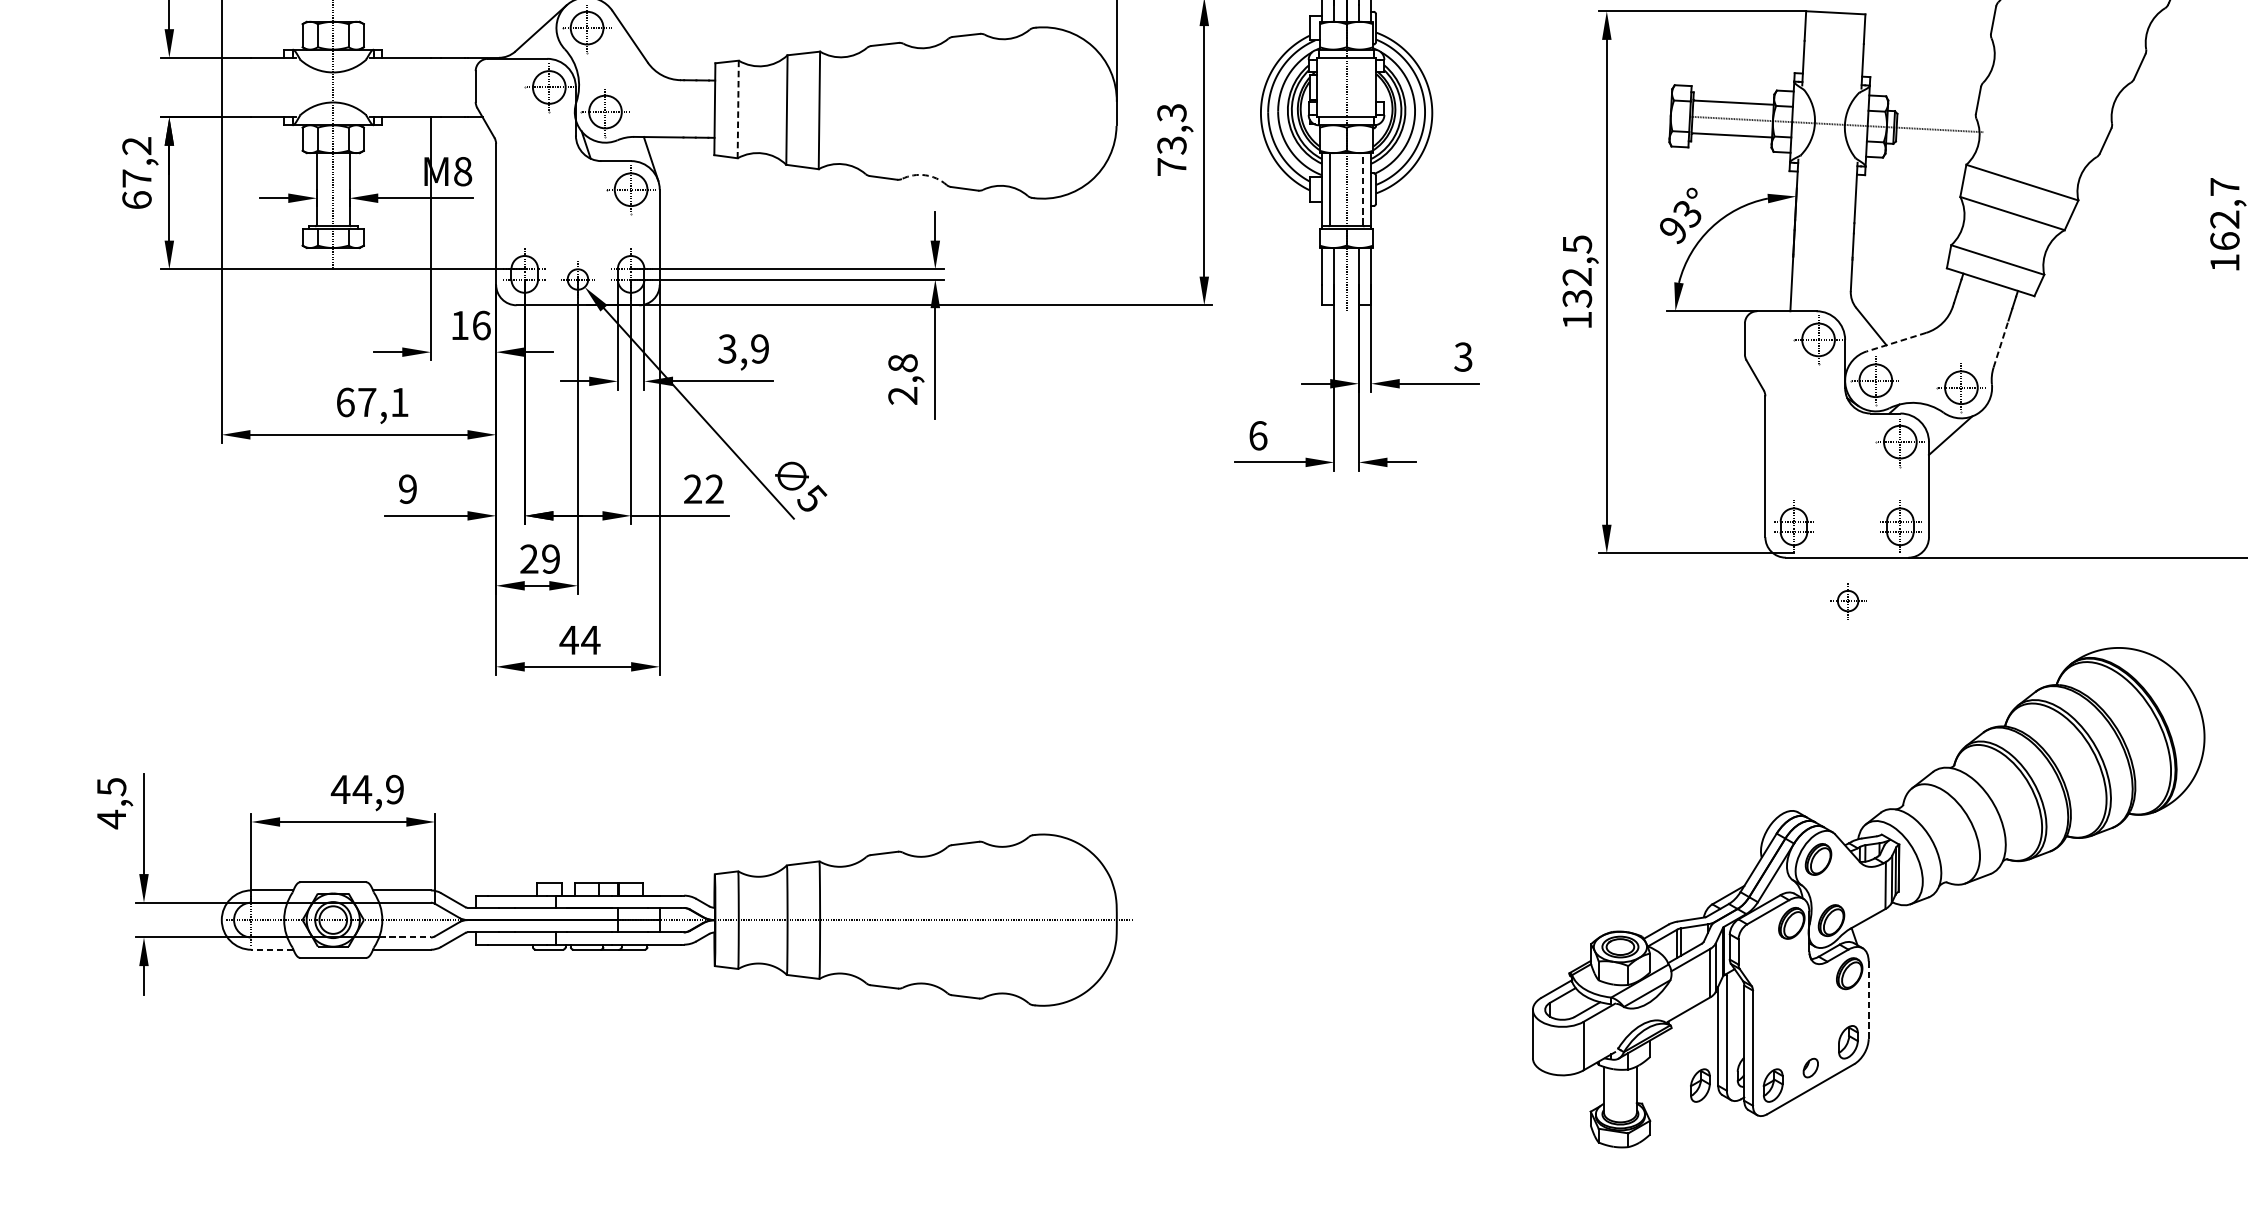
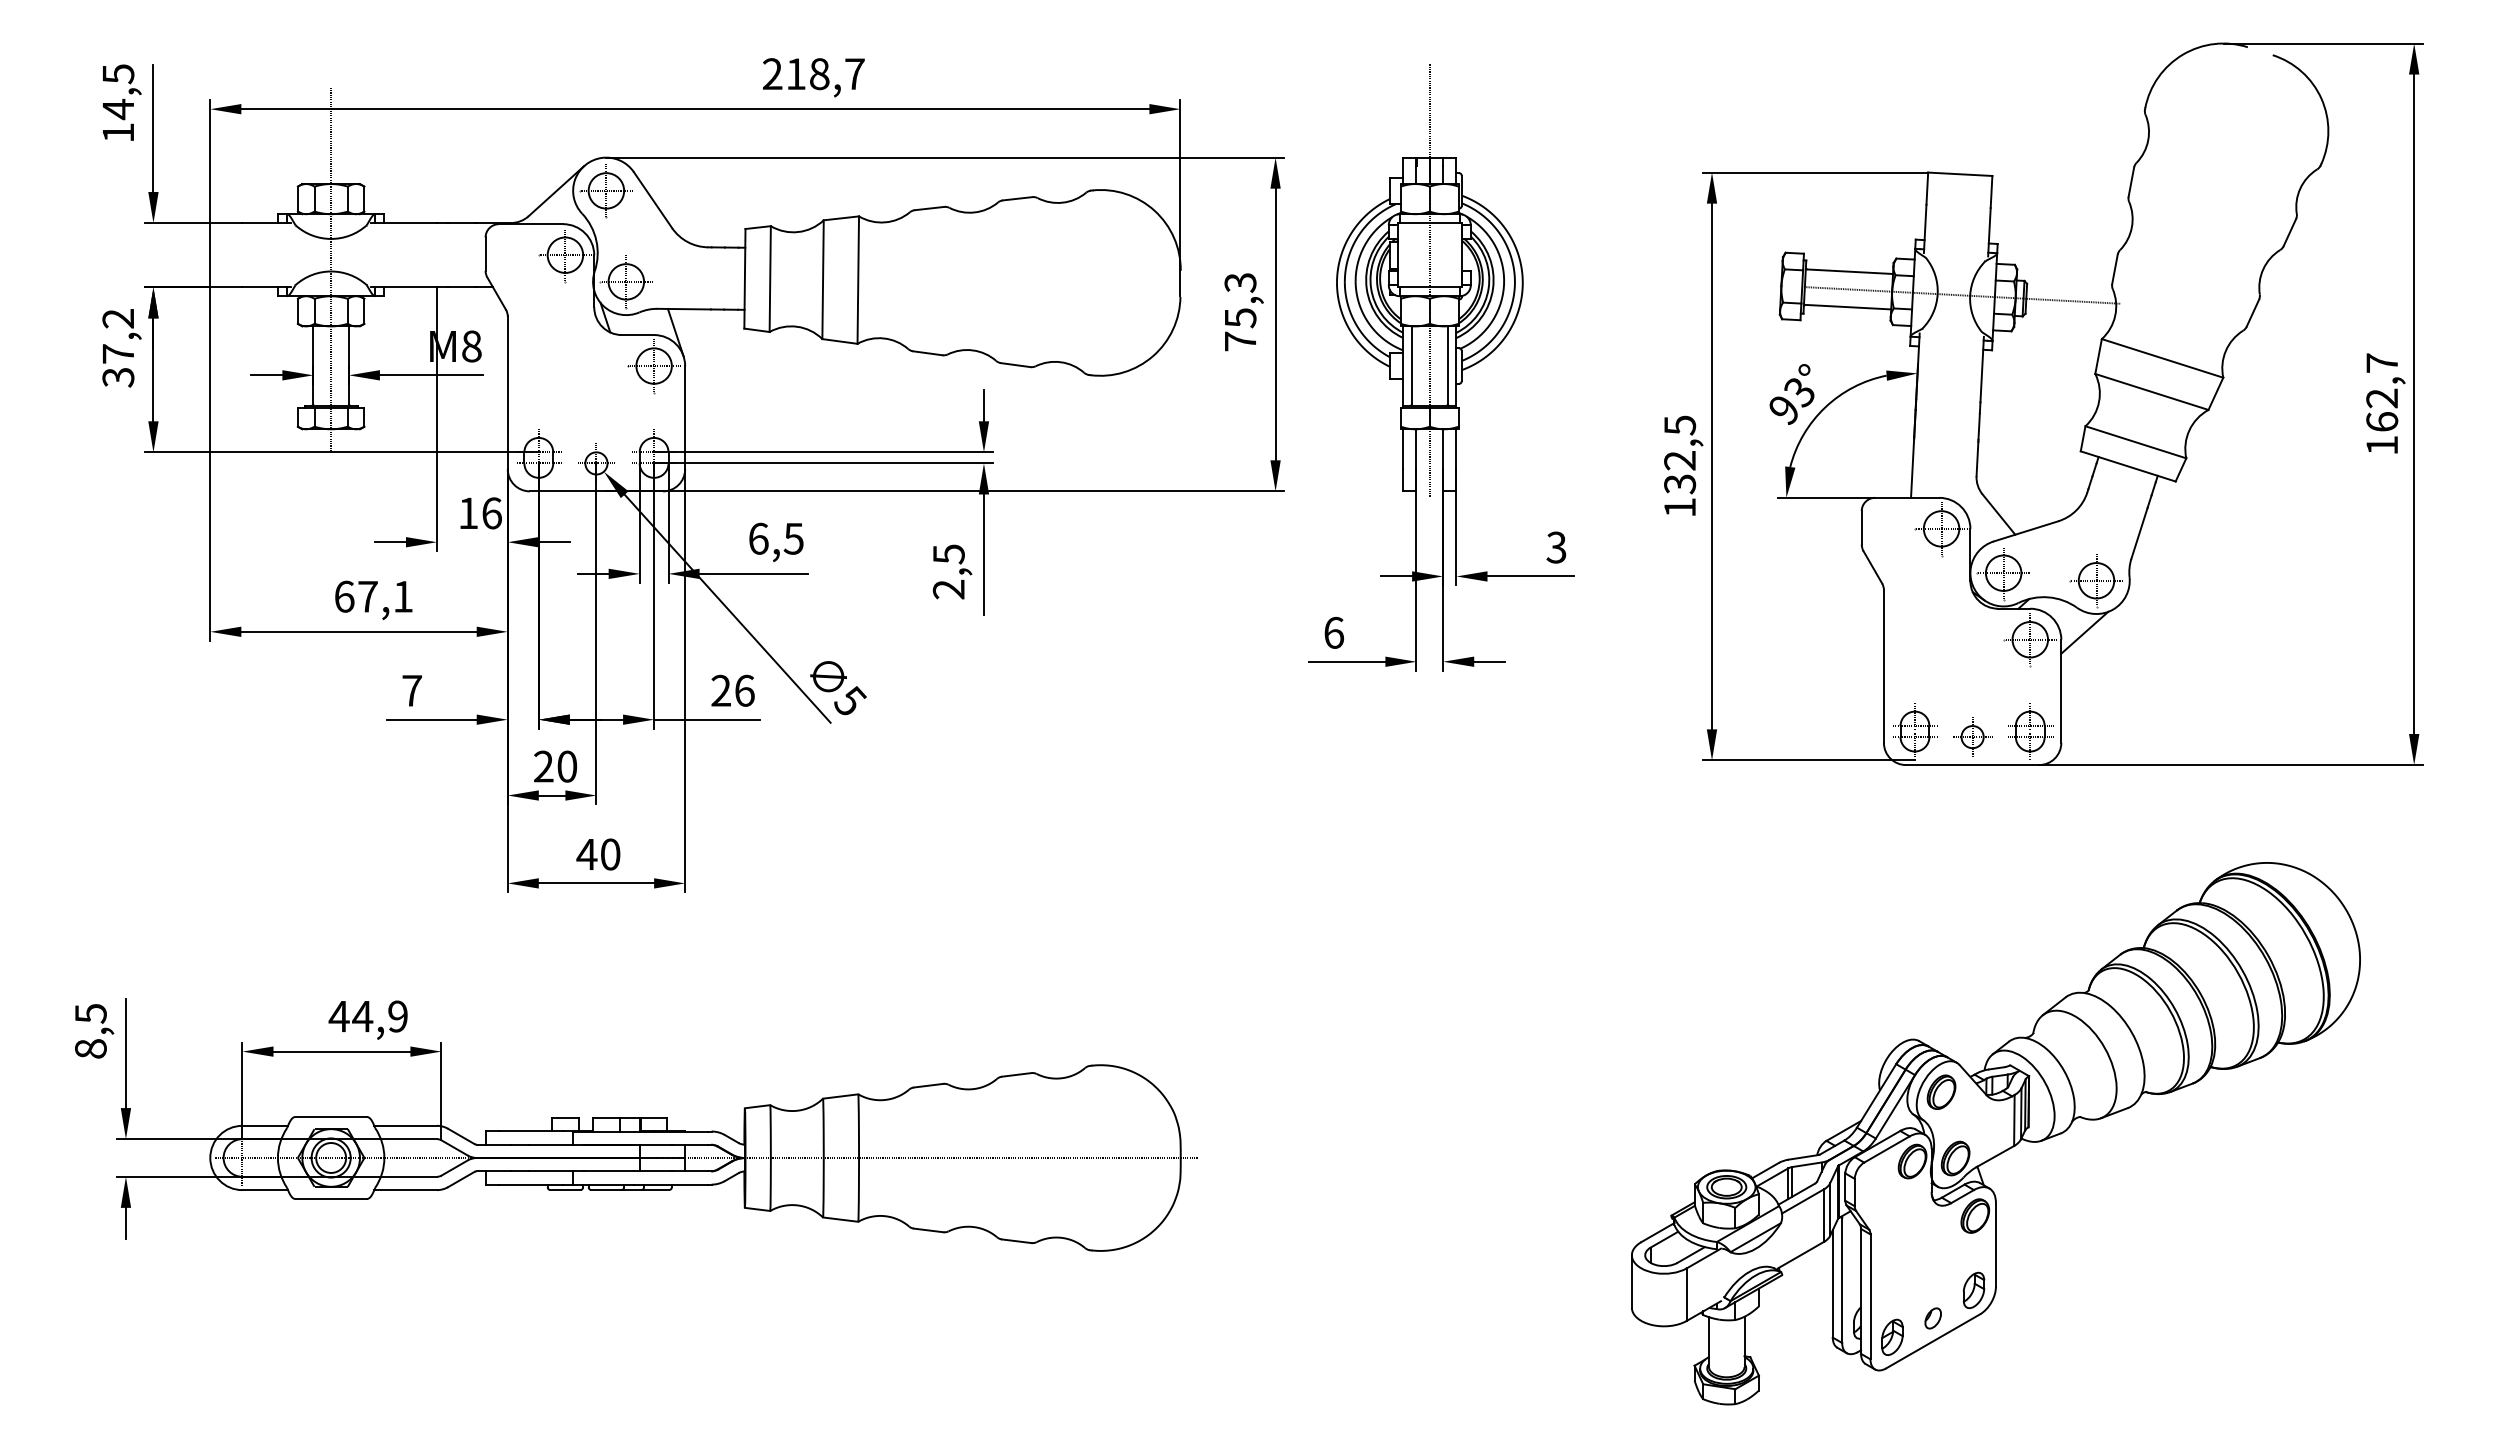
line: (738, 109) -> (770, 279), dashed -> solid
text: (1171, 145) -> (1239, 318), 73,3 -> 75,3
arc: (925, 175) -> (973, 350), dashed -> solid
line: (1362, 189) -> (1447, 365), dashed -> solid
text: (137, 200) -> (118, 377), 67,2 -> 37,2
line: (1896, 342) -> (2026, 531), dashed -> solid
line: (2001, 344) -> (2139, 533), dashed -> solid
text: (743, 348) -> (775, 538), 3,9 -> 6,5
text: (902, 363) -> (948, 554), 2,8 -> 2,5
text: (407, 488) -> (411, 690), 9 -> 7
text: (714, 488) -> (744, 690), 22 -> 26
text: (551, 559) -> (567, 766), 29 -> 20
part: (1847, 600) -> (1972, 736), moved
text: (590, 640) -> (610, 854), 44 -> 40
text: (111, 819) -> (90, 1048), 4,5 -> 8,5
line: (405, 937) -> (409, 1176), dashed -> solid
line: (272, 950) -> (265, 1190), dashed -> solid
line: (1868, 1000) -> (1995, 1245), dashed -> solid
part: (1700, 1084) -> (1813, 1336), removed

